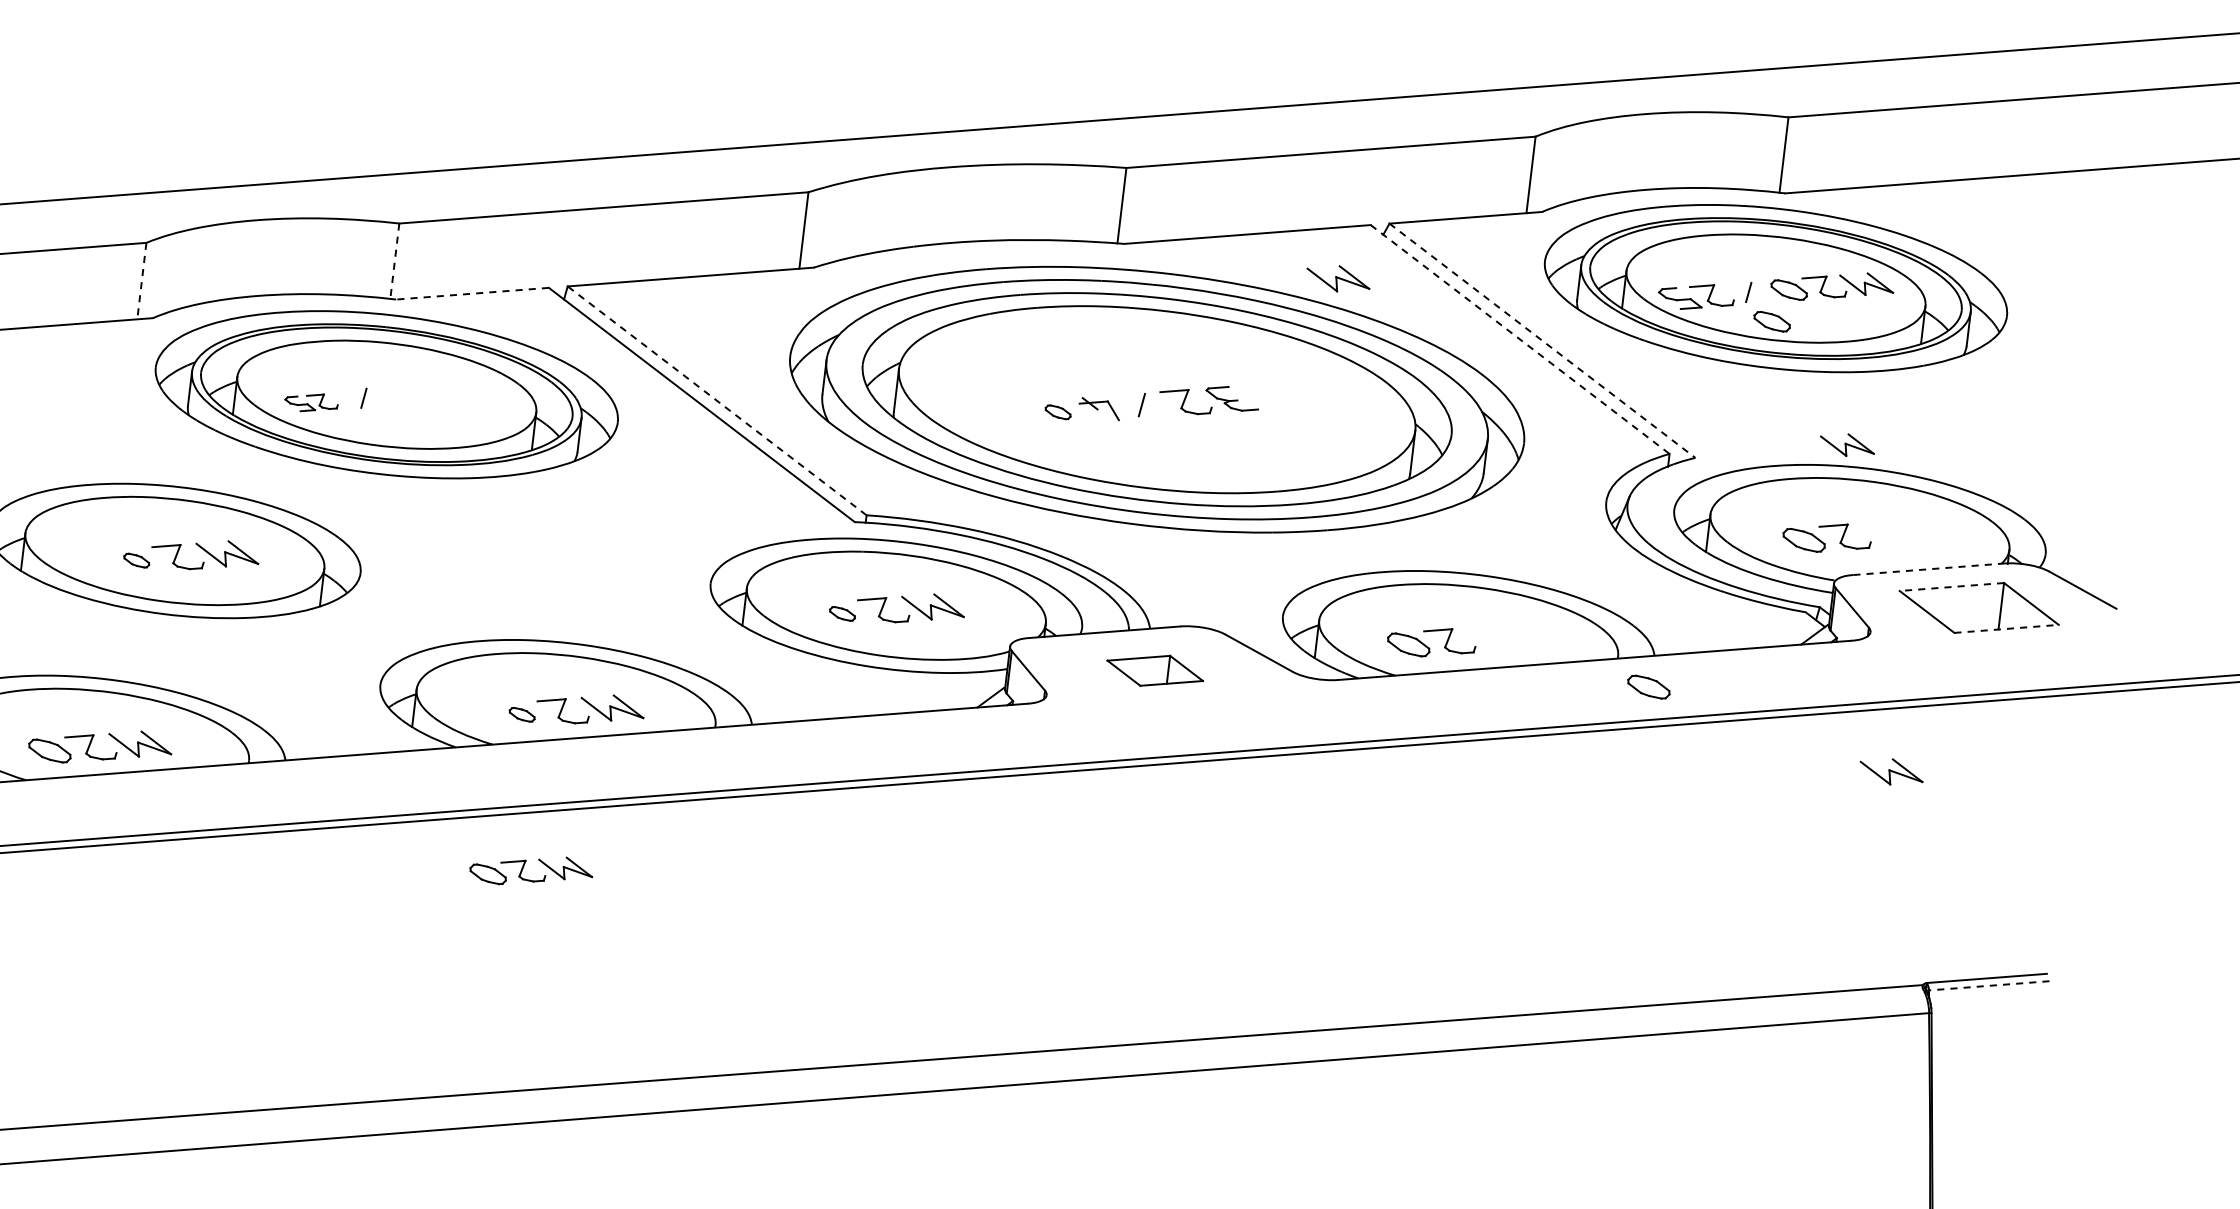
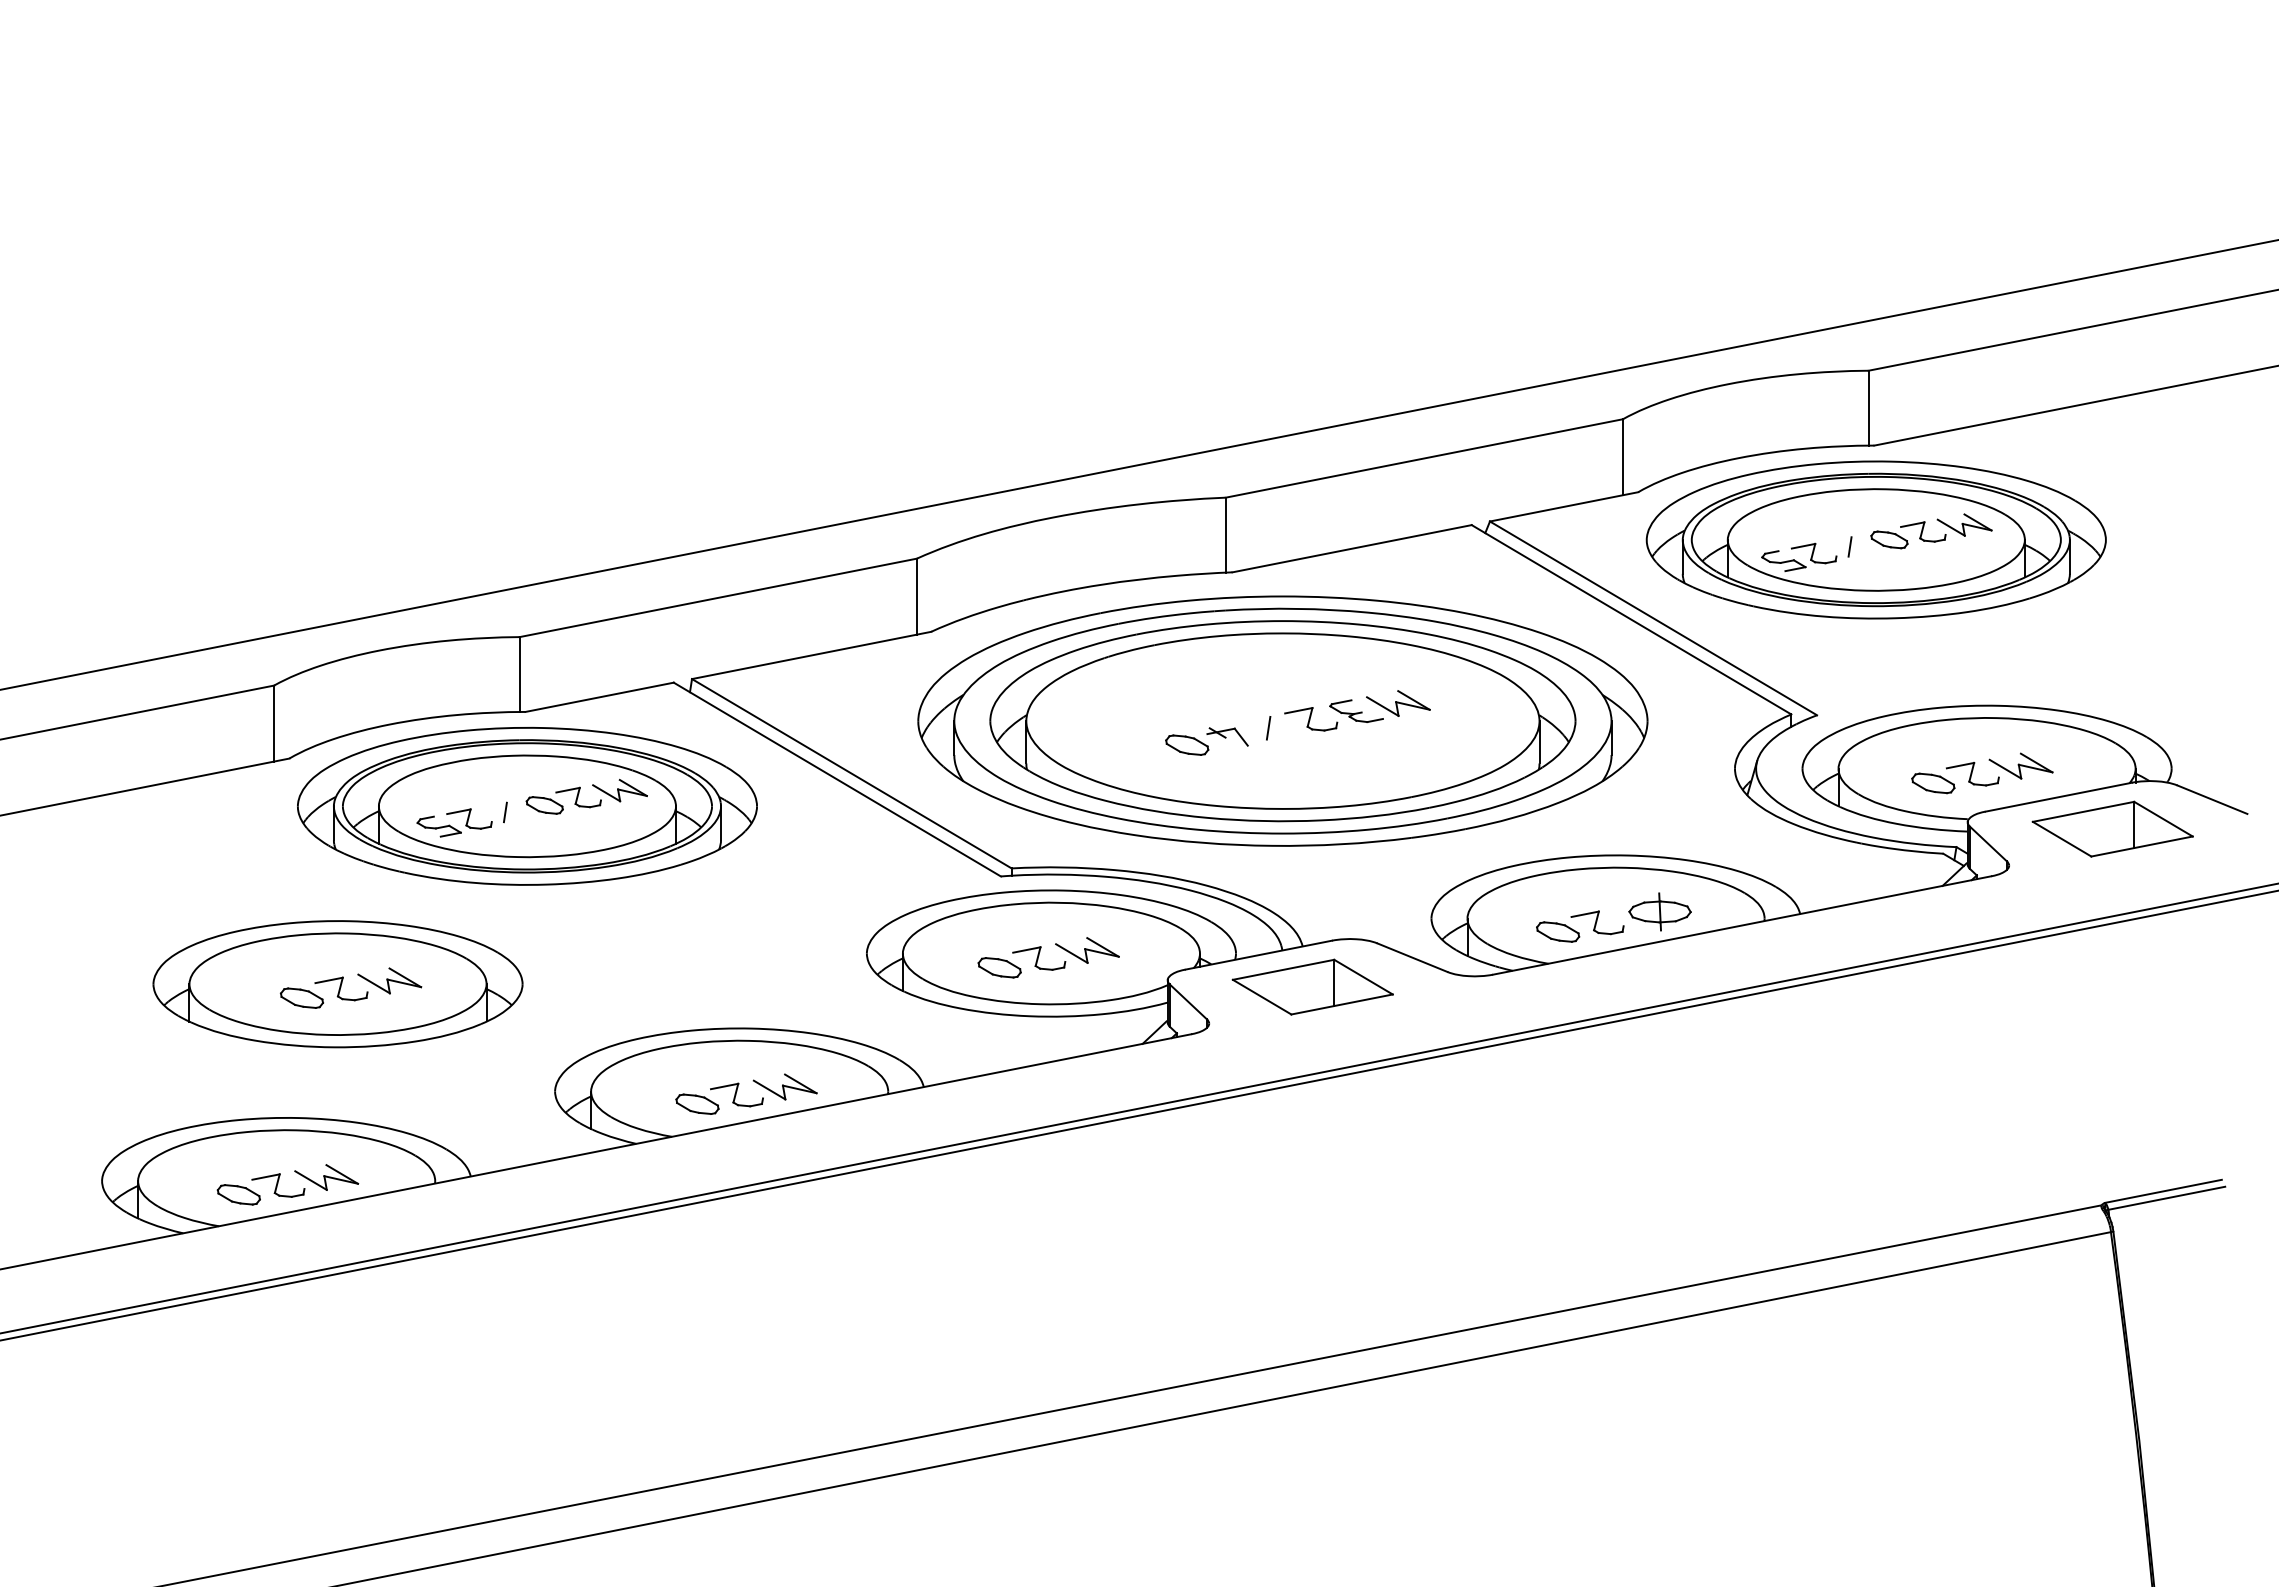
line: (394, 262) -> (519, 675), dashed -> solid
part: (1338, 278) -> (1398, 703), moved
line: (142, 282) -> (274, 724), dashed -> solid
line: (472, 293) -> (599, 697), dashed -> solid
part: (1772, 321) -> (1876, 572), removed
line: (1520, 339) -> (1631, 619), dashed -> solid
line: (1542, 340) -> (1653, 618), dashed -> solid
line: (716, 400) -> (851, 773), dashed -> solid
part: (311, 402) -> (454, 822), size x1.43
part: (1058, 411) -> (1187, 744), size x1.67
part: (1847, 444) -> (1964, 684), removed
part: (136, 559) -> (301, 997), size x1.67
line: (1928, 569) -> (2058, 797), dashed -> solid
line: (1951, 586) -> (2083, 811), dashed -> solid
part: (842, 613) -> (999, 967), size x1.67
line: (2007, 628) -> (2142, 846), dashed -> solid
part: (1513, 636) -> (1659, 911), added
part: (1155, 670) -> (1312, 986), size x1.67
part: (1649, 687) -> (1798, 945), removed
part: (522, 714) -> (697, 1103), size x1.67
part: (1891, 771) -> (2020, 765), moved
part: (524, 866) -> (579, 793), moved
line: (1988, 985) -> (2166, 1198), dashed -> solid

